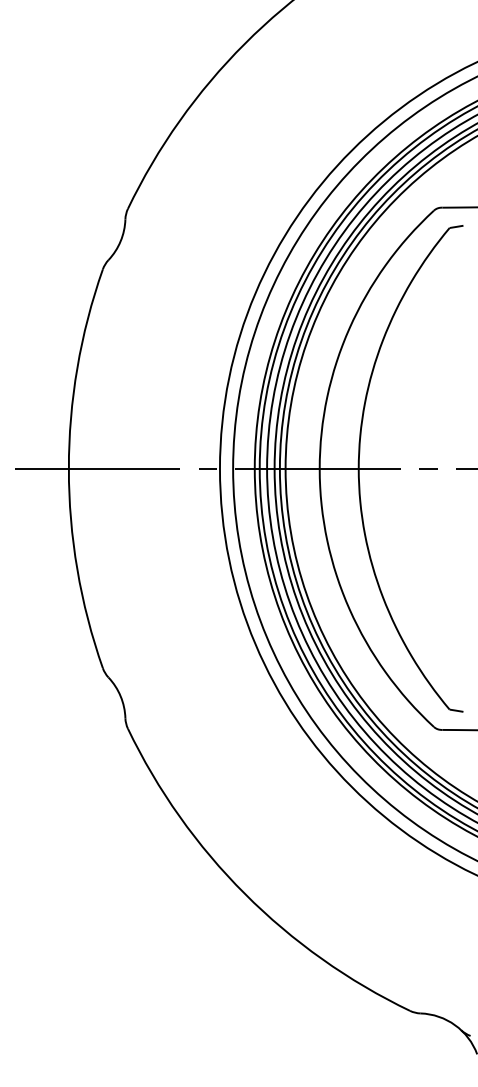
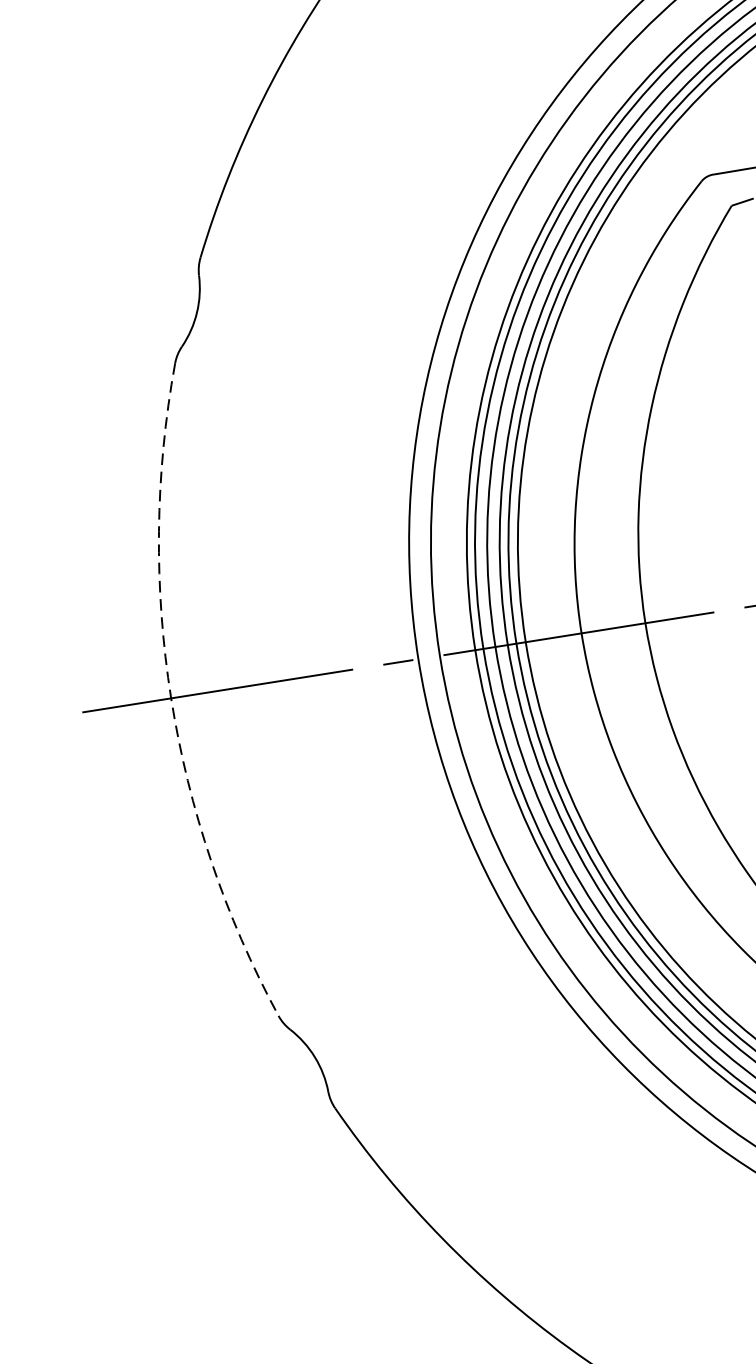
arc: (68, 468) -> (170, 697), solid -> dashed

